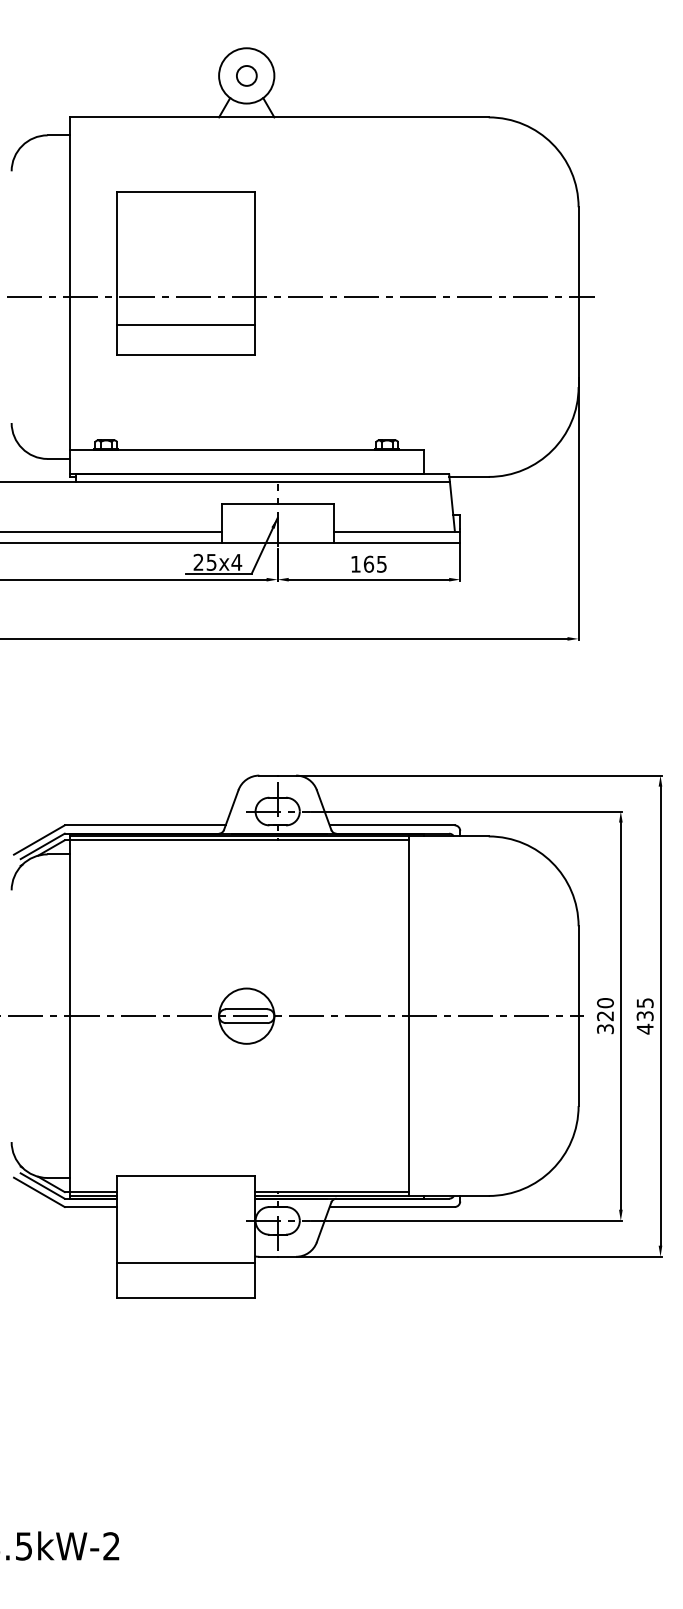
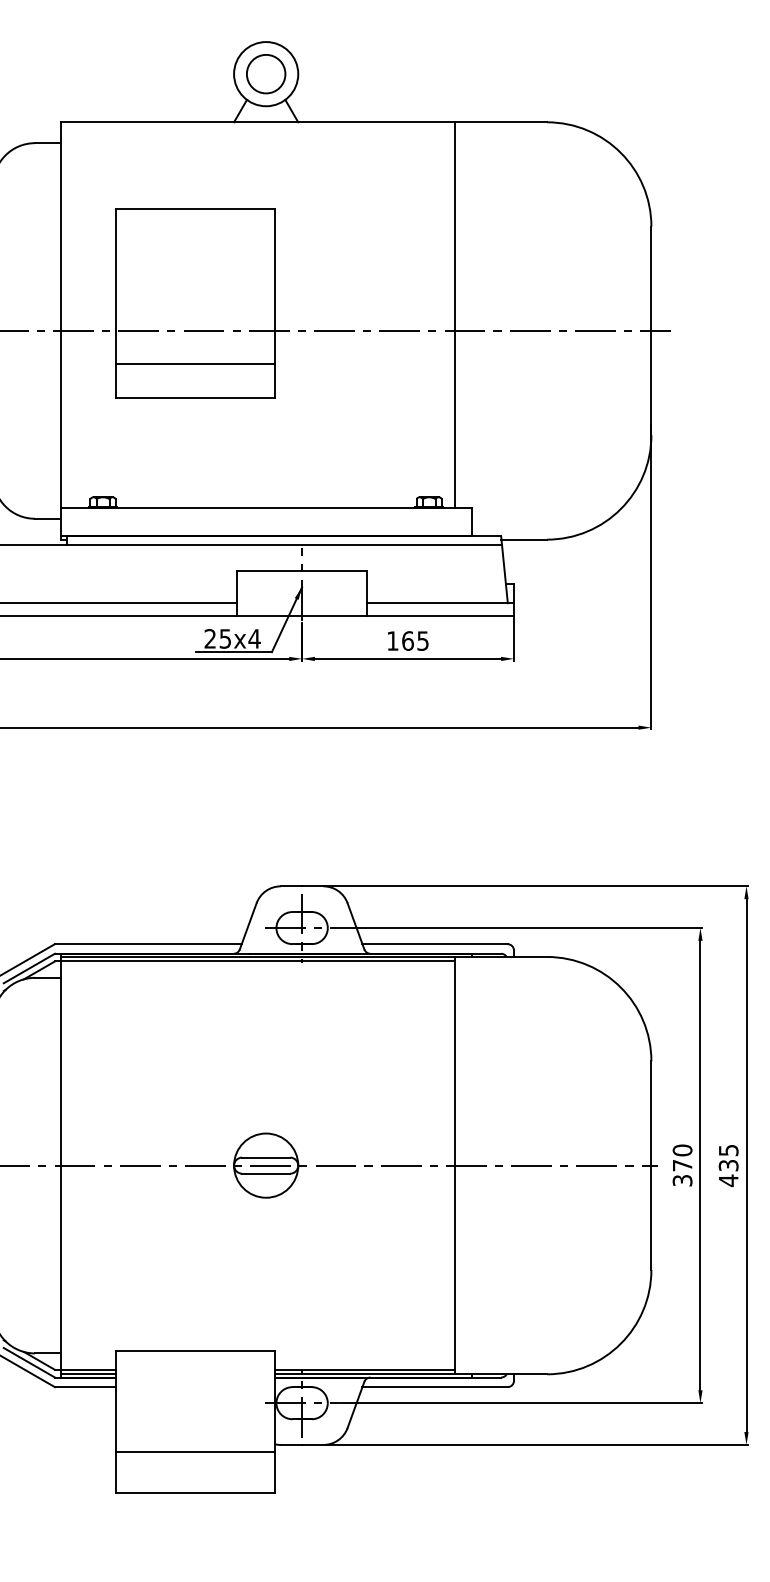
circle: (246, 75) -> (265, 73), size x1.67
line: (409, 283) -> (455, 315), added
text: (605, 1016) -> (682, 1165), 320 -> 370

